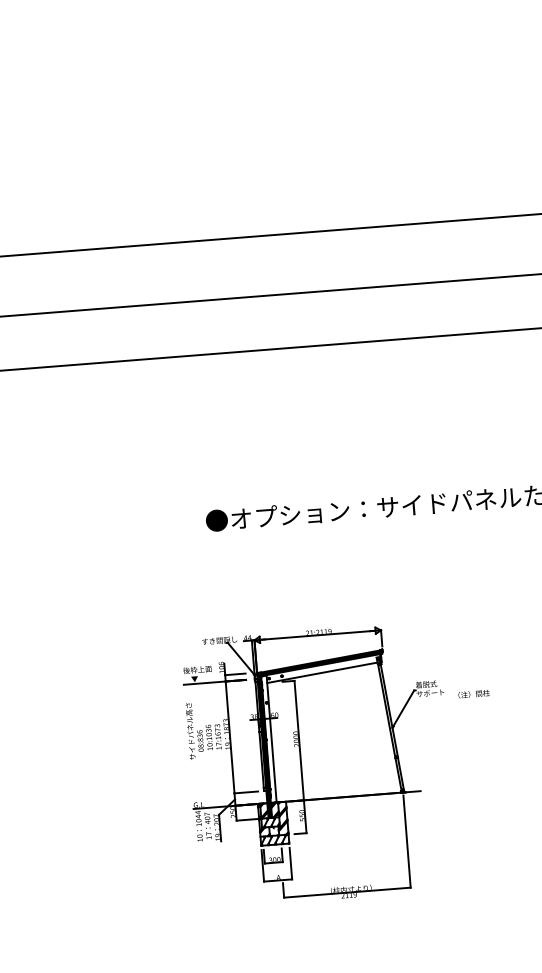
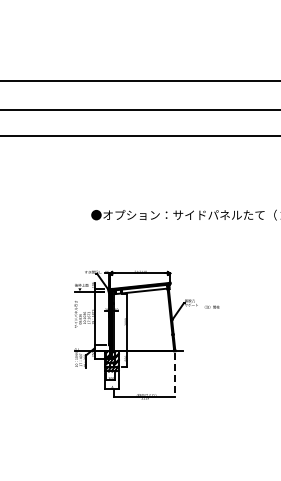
line: (406, 843) -> (174, 375), solid -> dashed

